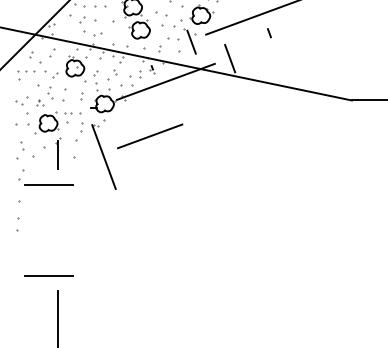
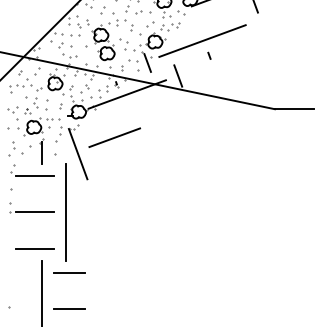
line: (88, 229) -> (65, 211), added
line: (48, 230) -> (34, 212), added
line: (91, 306) -> (68, 272), added

